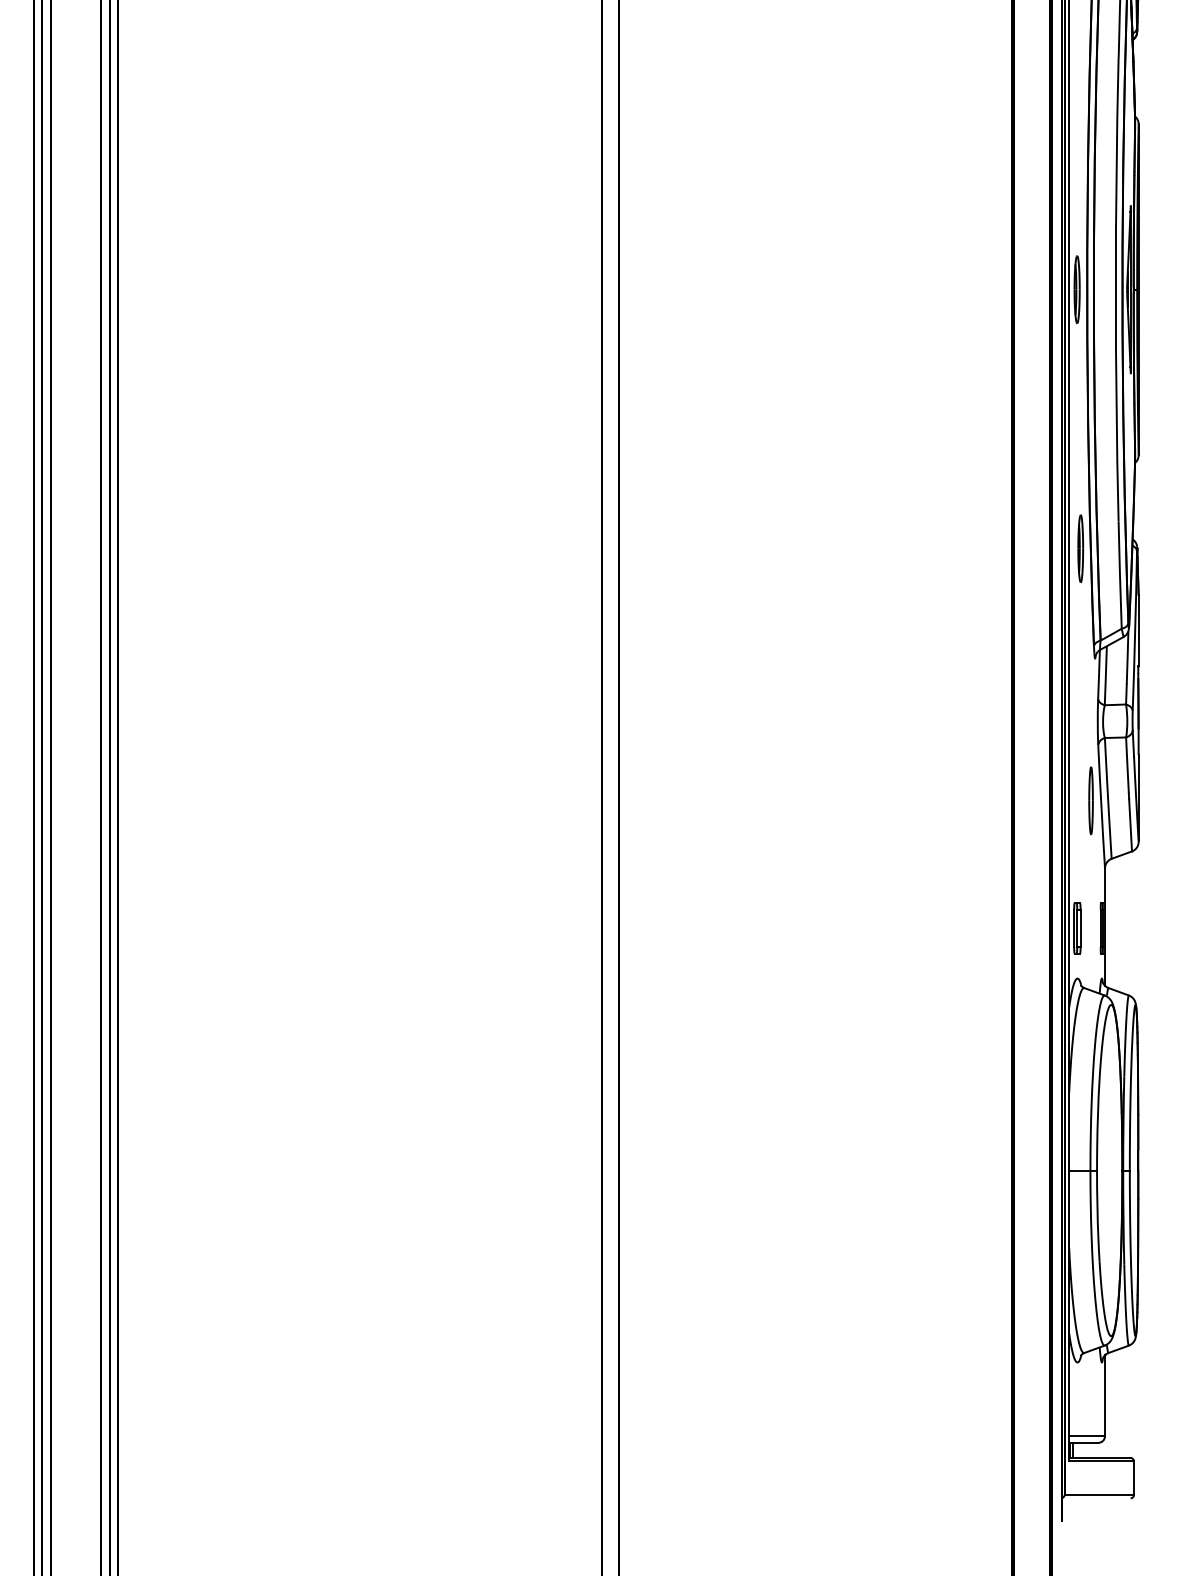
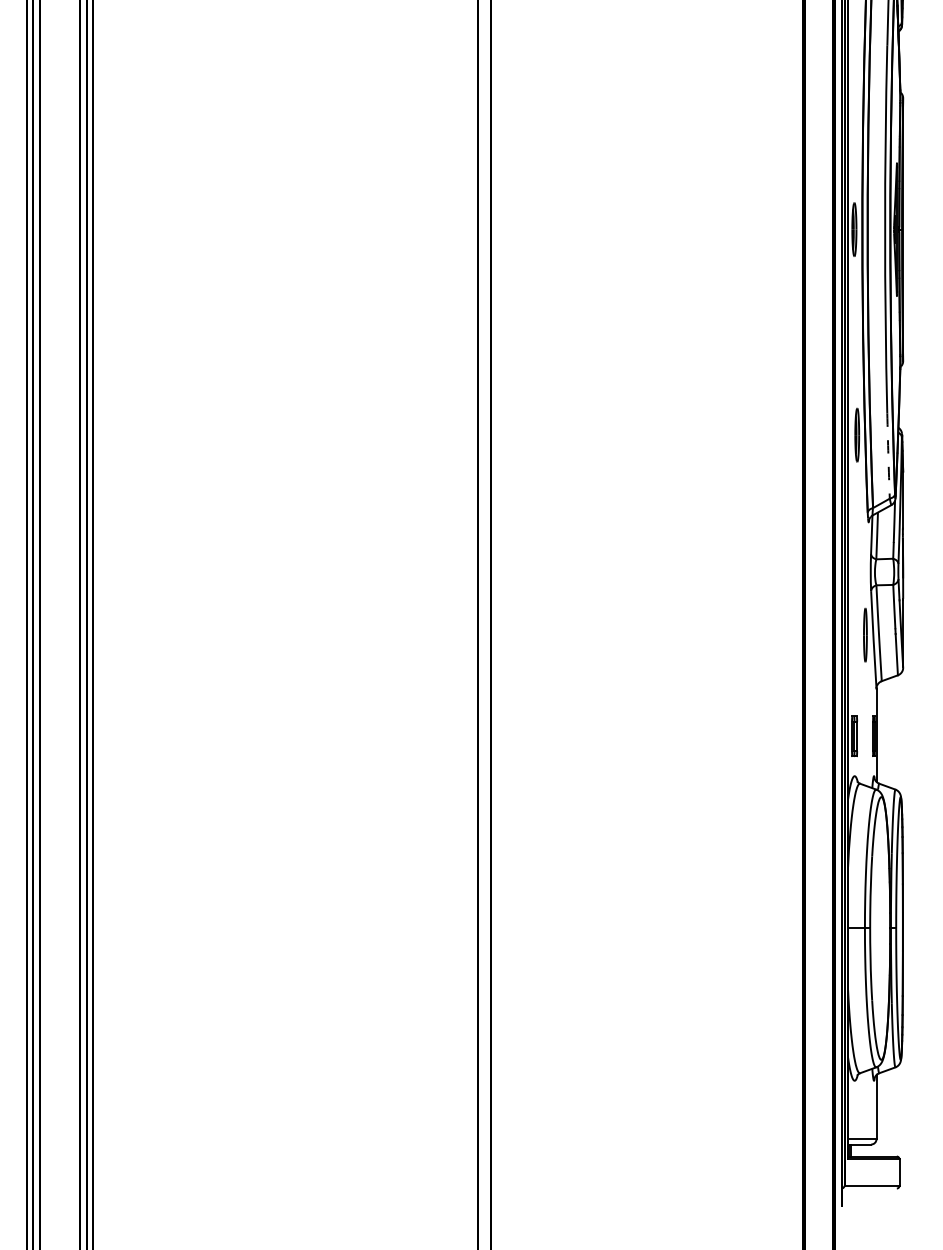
arc: (1120, 575) -> (888, 456), solid -> dashed

